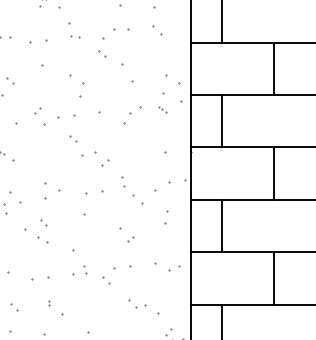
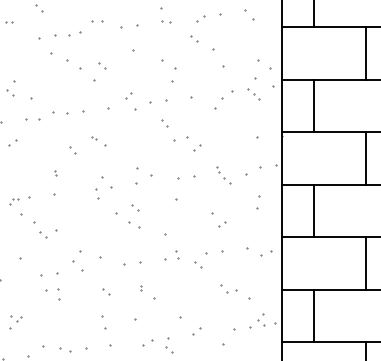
part: (108, 33) -> (200, 18), size x0.62
part: (161, 109) -> (253, 94), size x1.67
part: (131, 190) -> (223, 175), size x0.62

